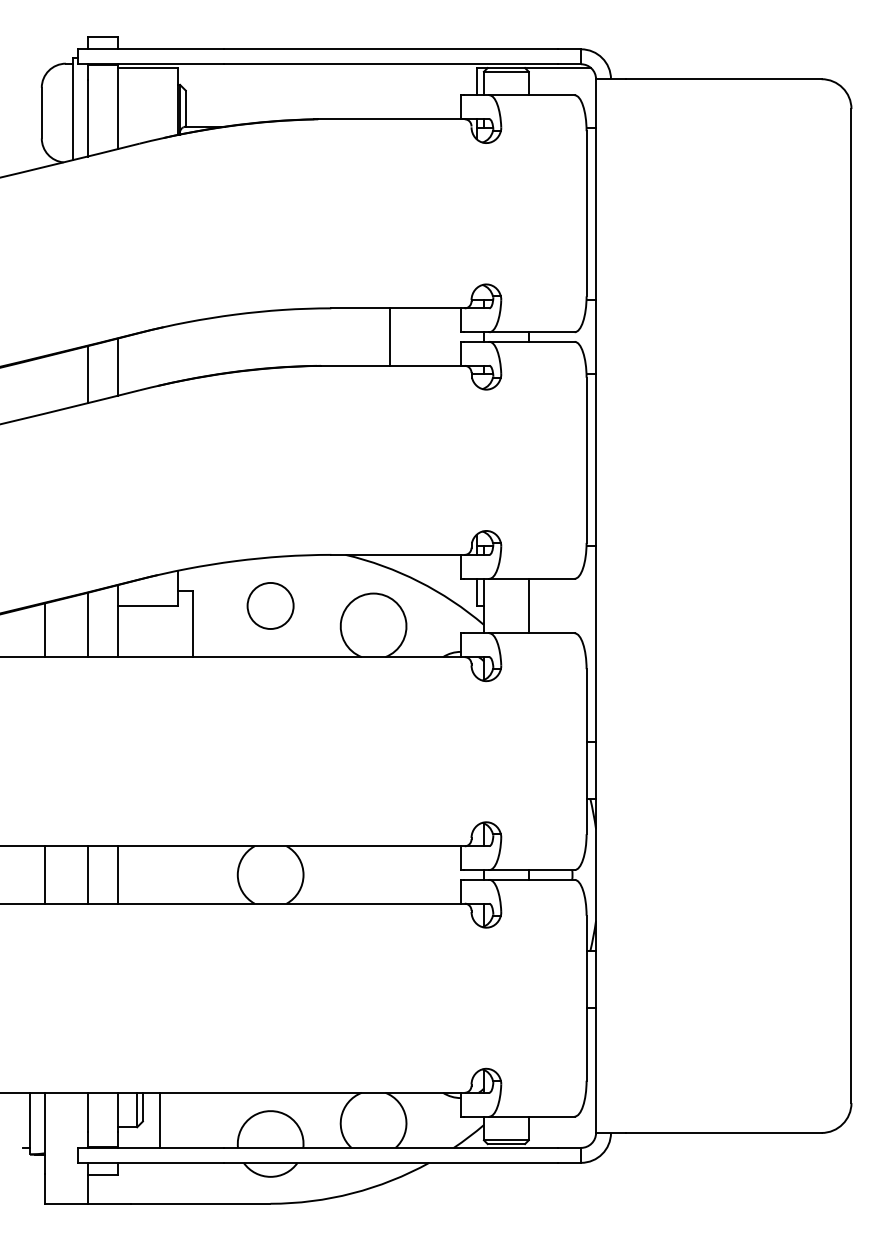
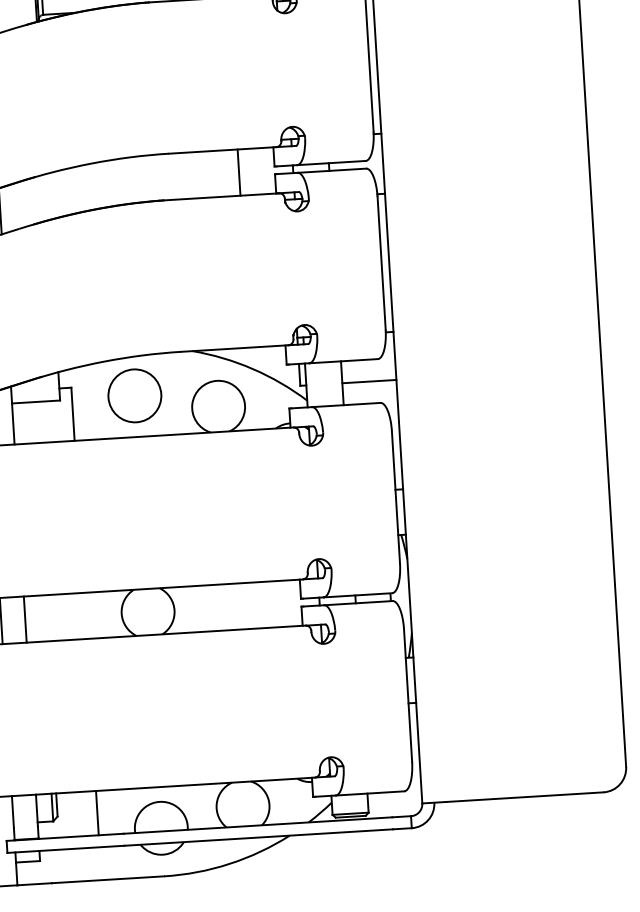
line: (389, 336) -> (238, 172), moved
circle: (270, 605) -> (134, 395), size x1.43
line: (562, 606) -> (369, 381), added
line: (159, 1119) -> (97, 812), moved

